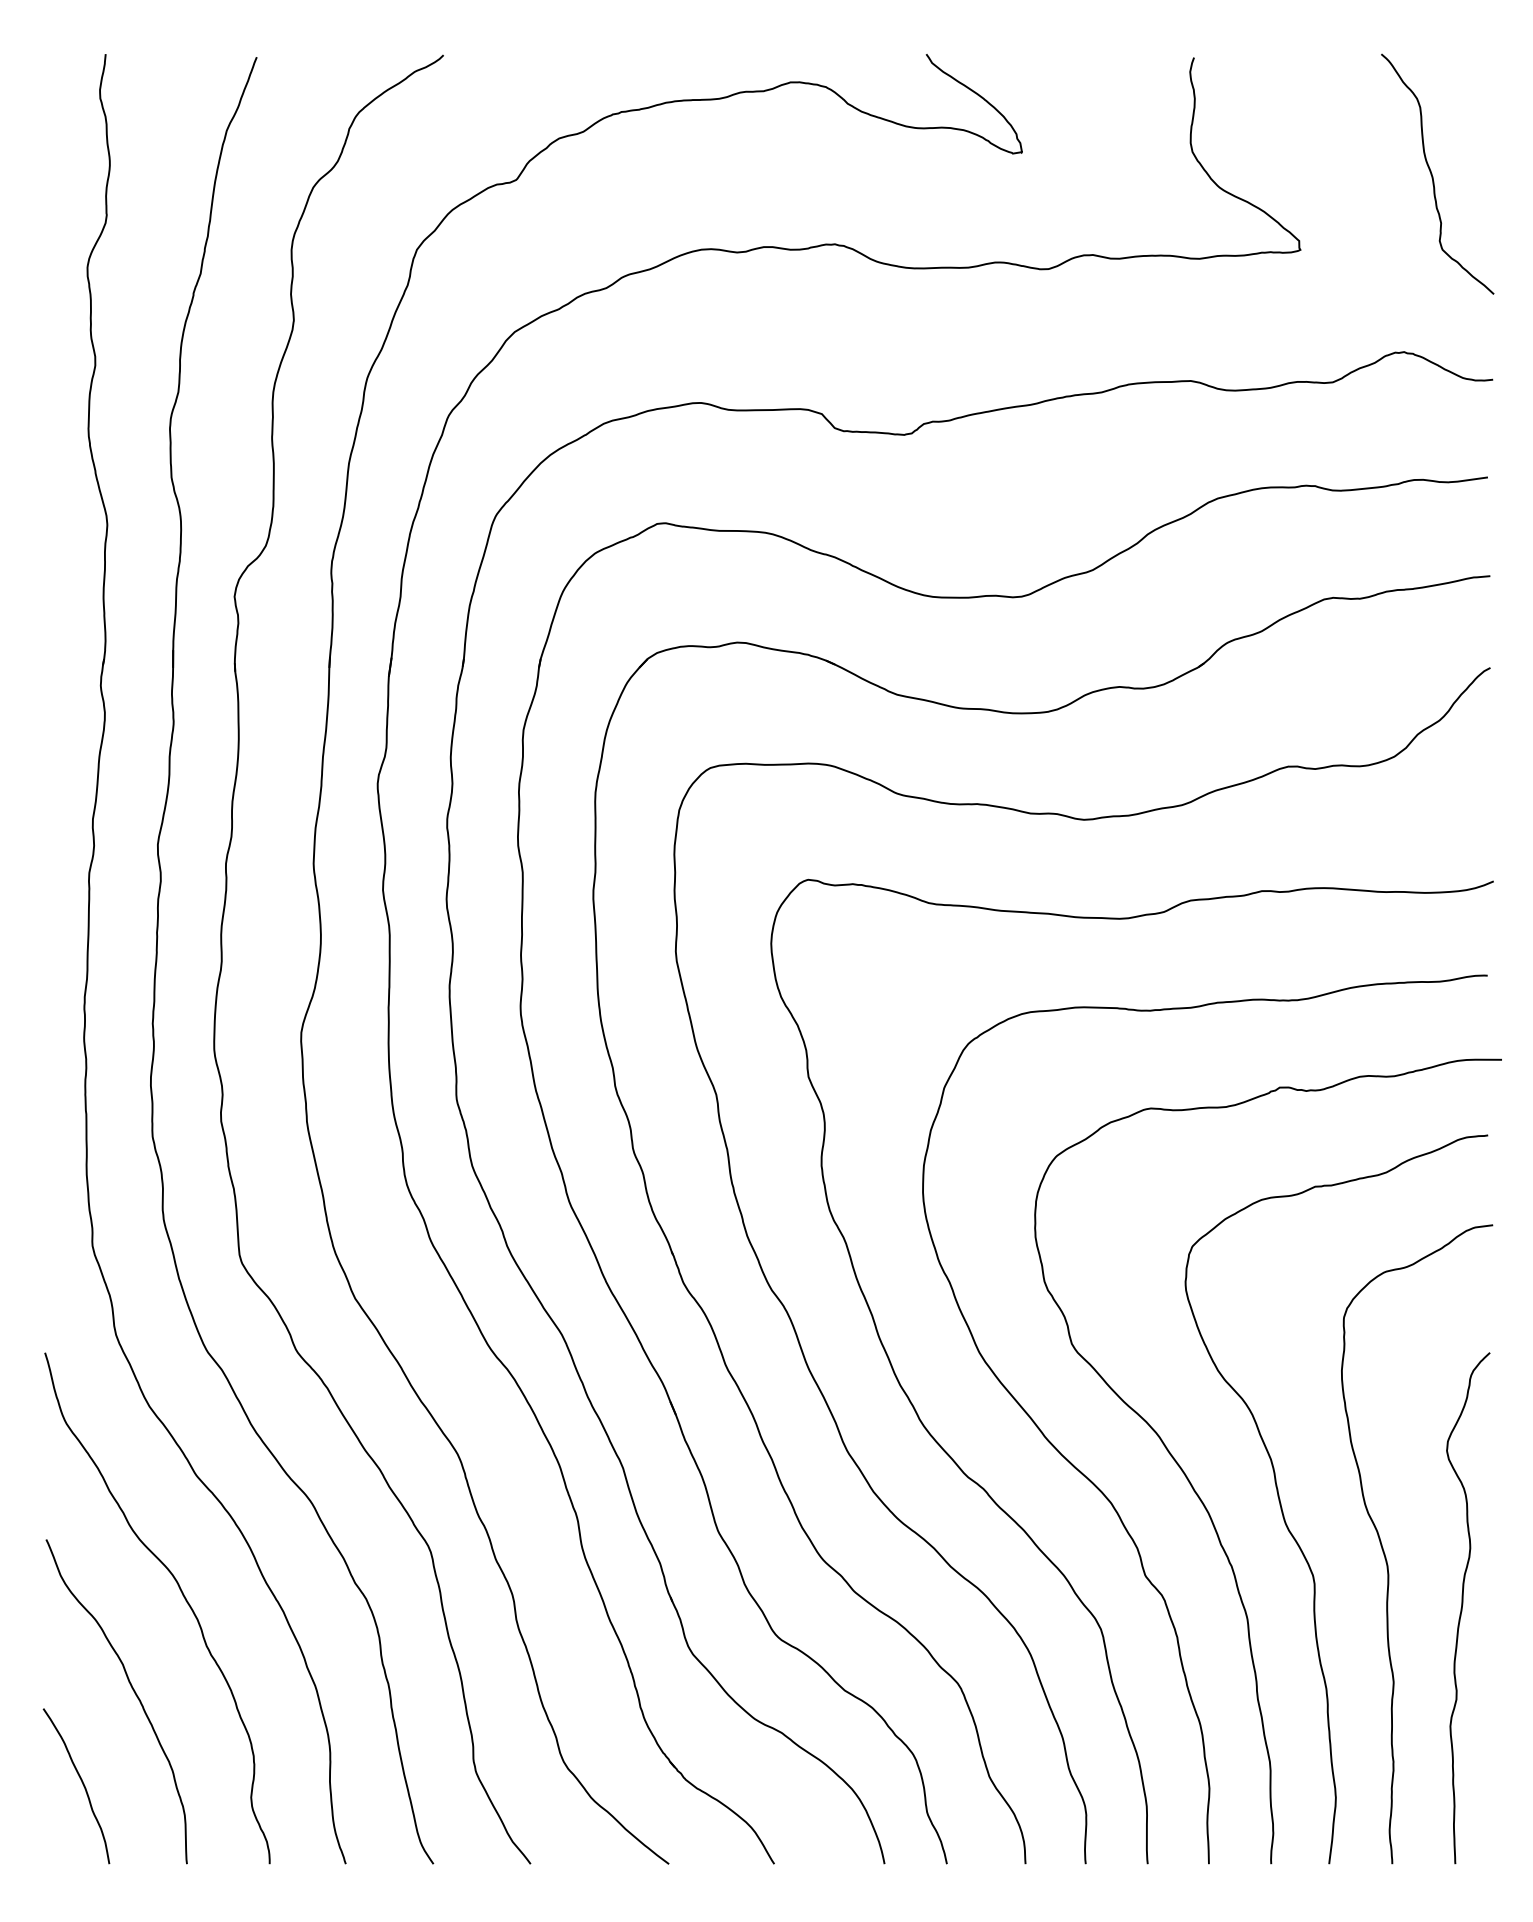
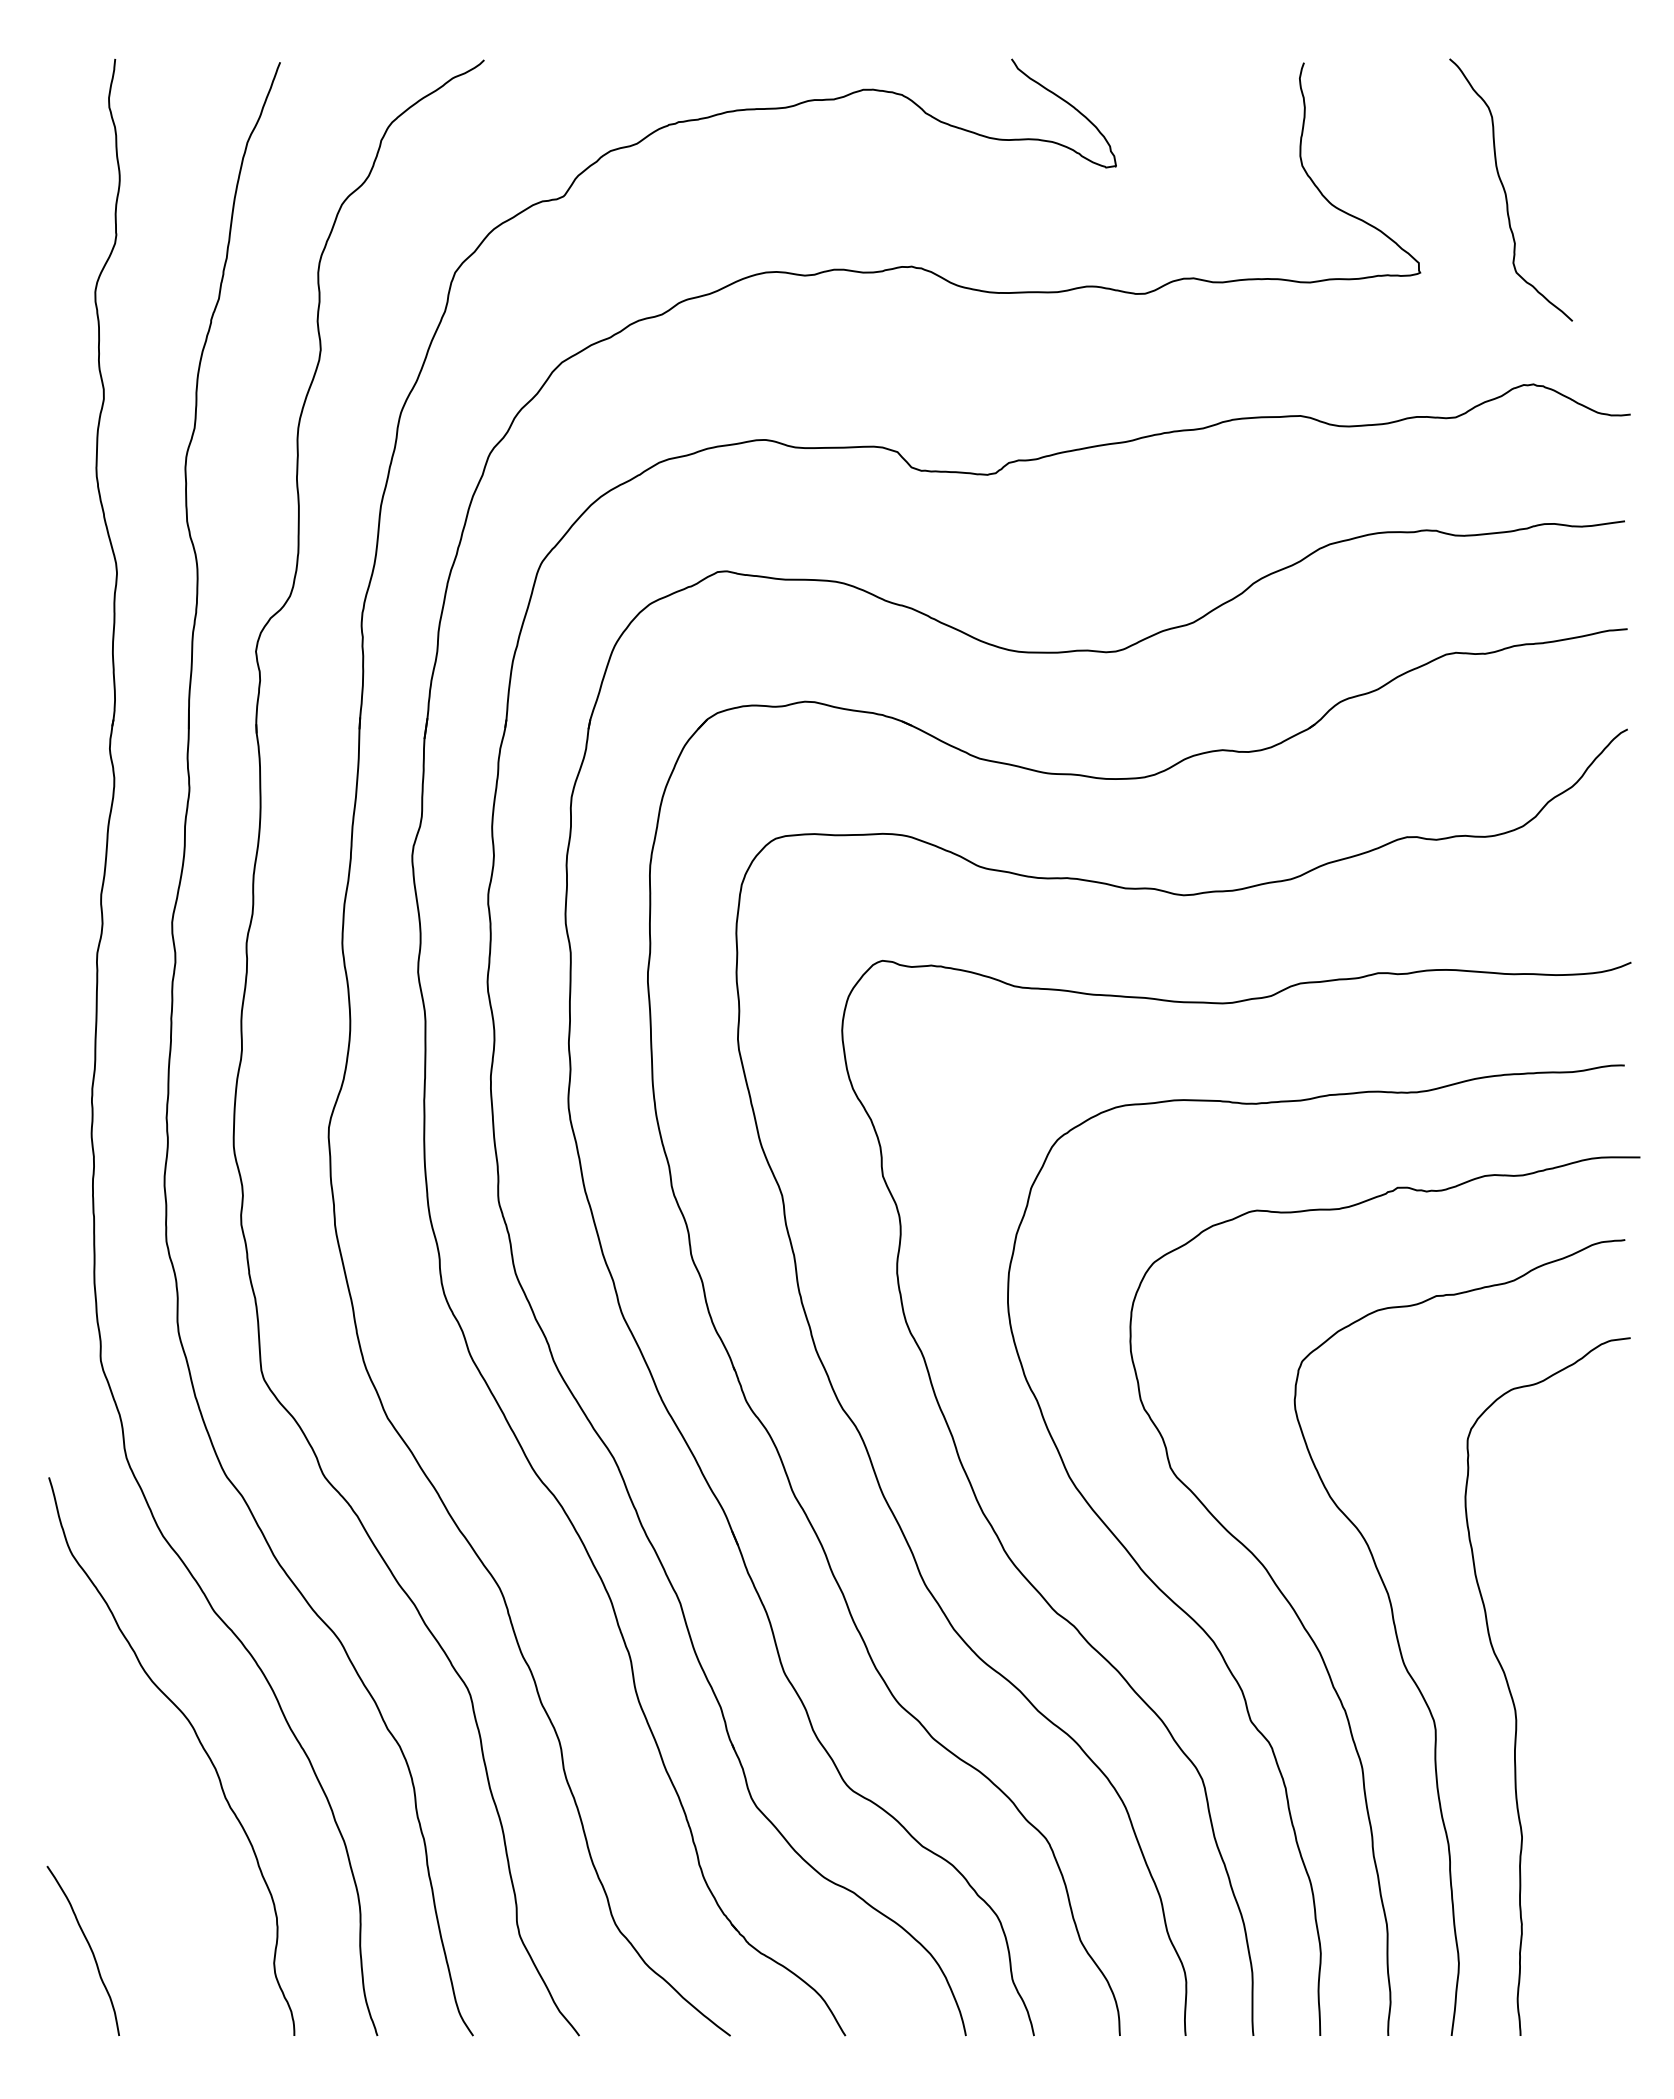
curve: (1433, 176) -> (1506, 192), moved
curve: (1462, 1608) -> (1597, 1756), removed
curve: (134, 1693) -> (146, 1849), removed

